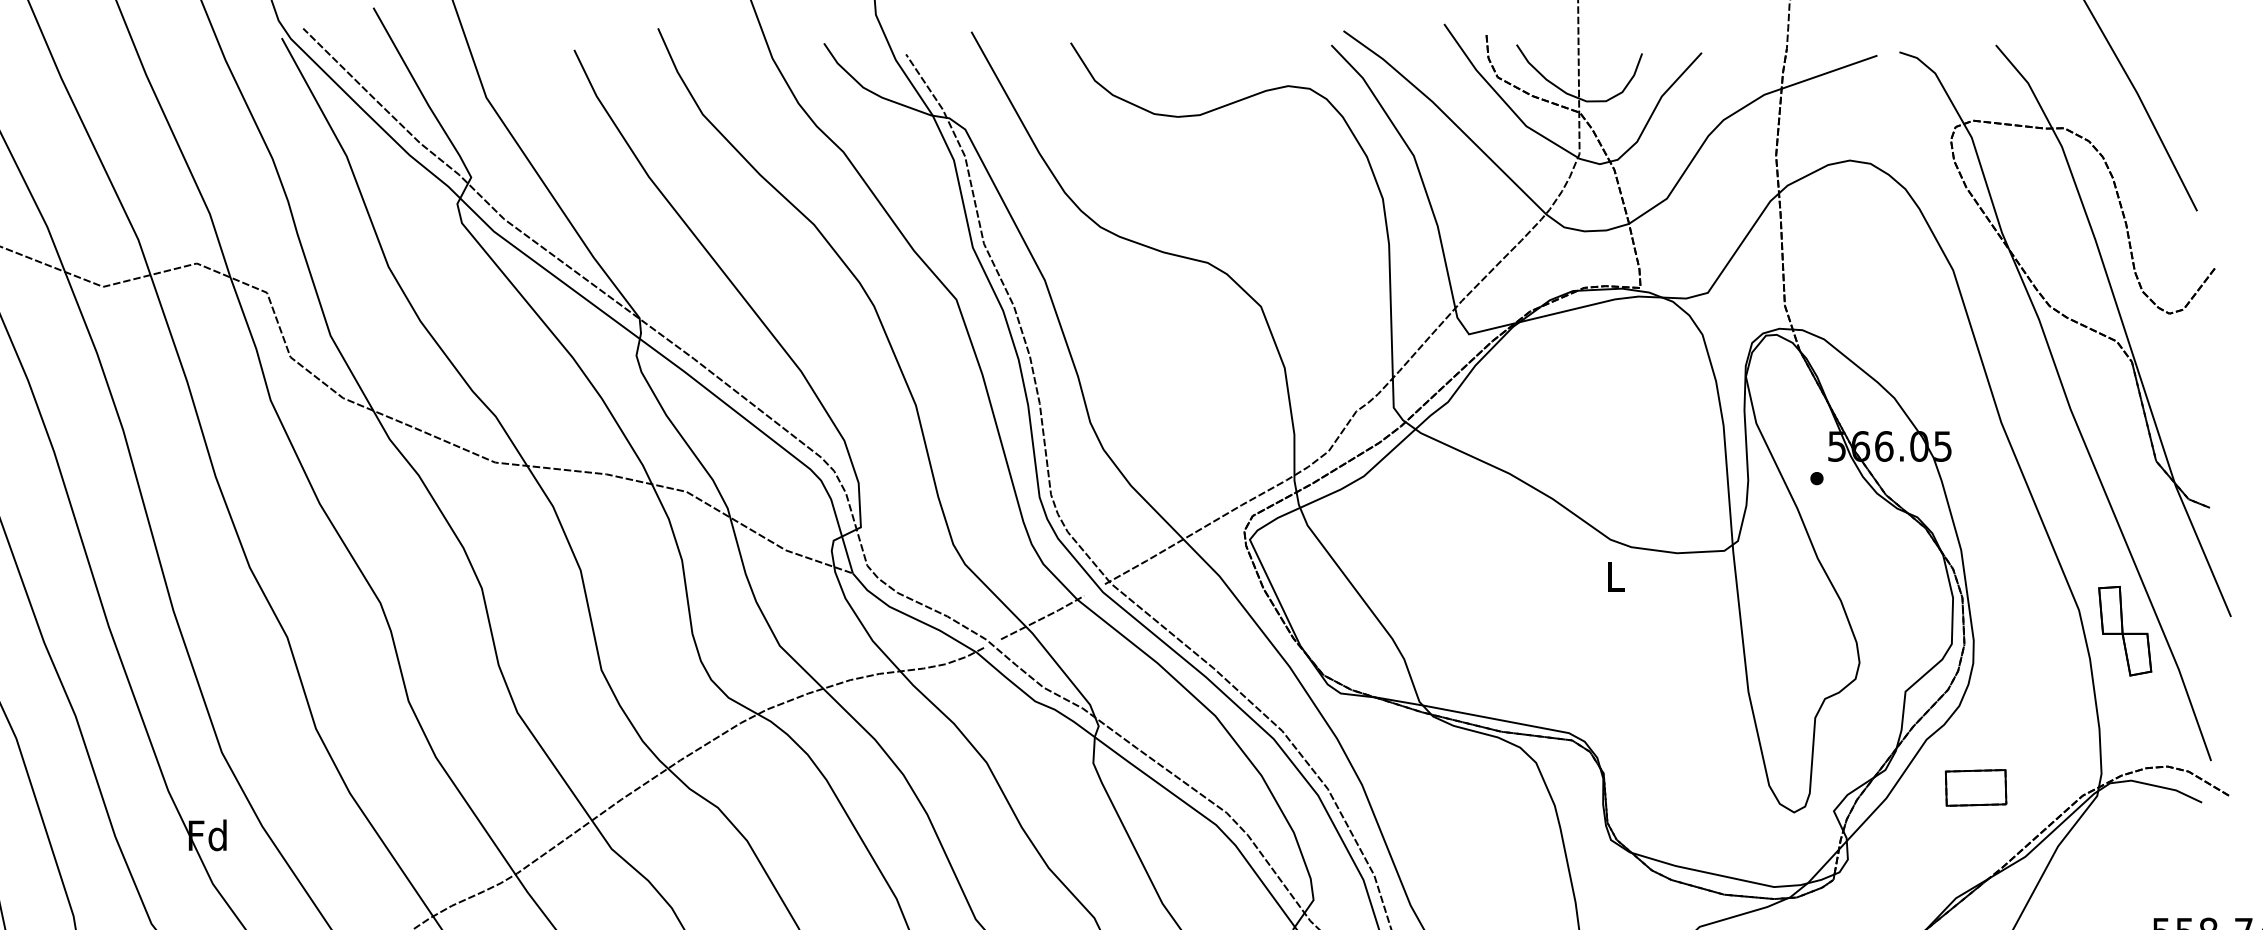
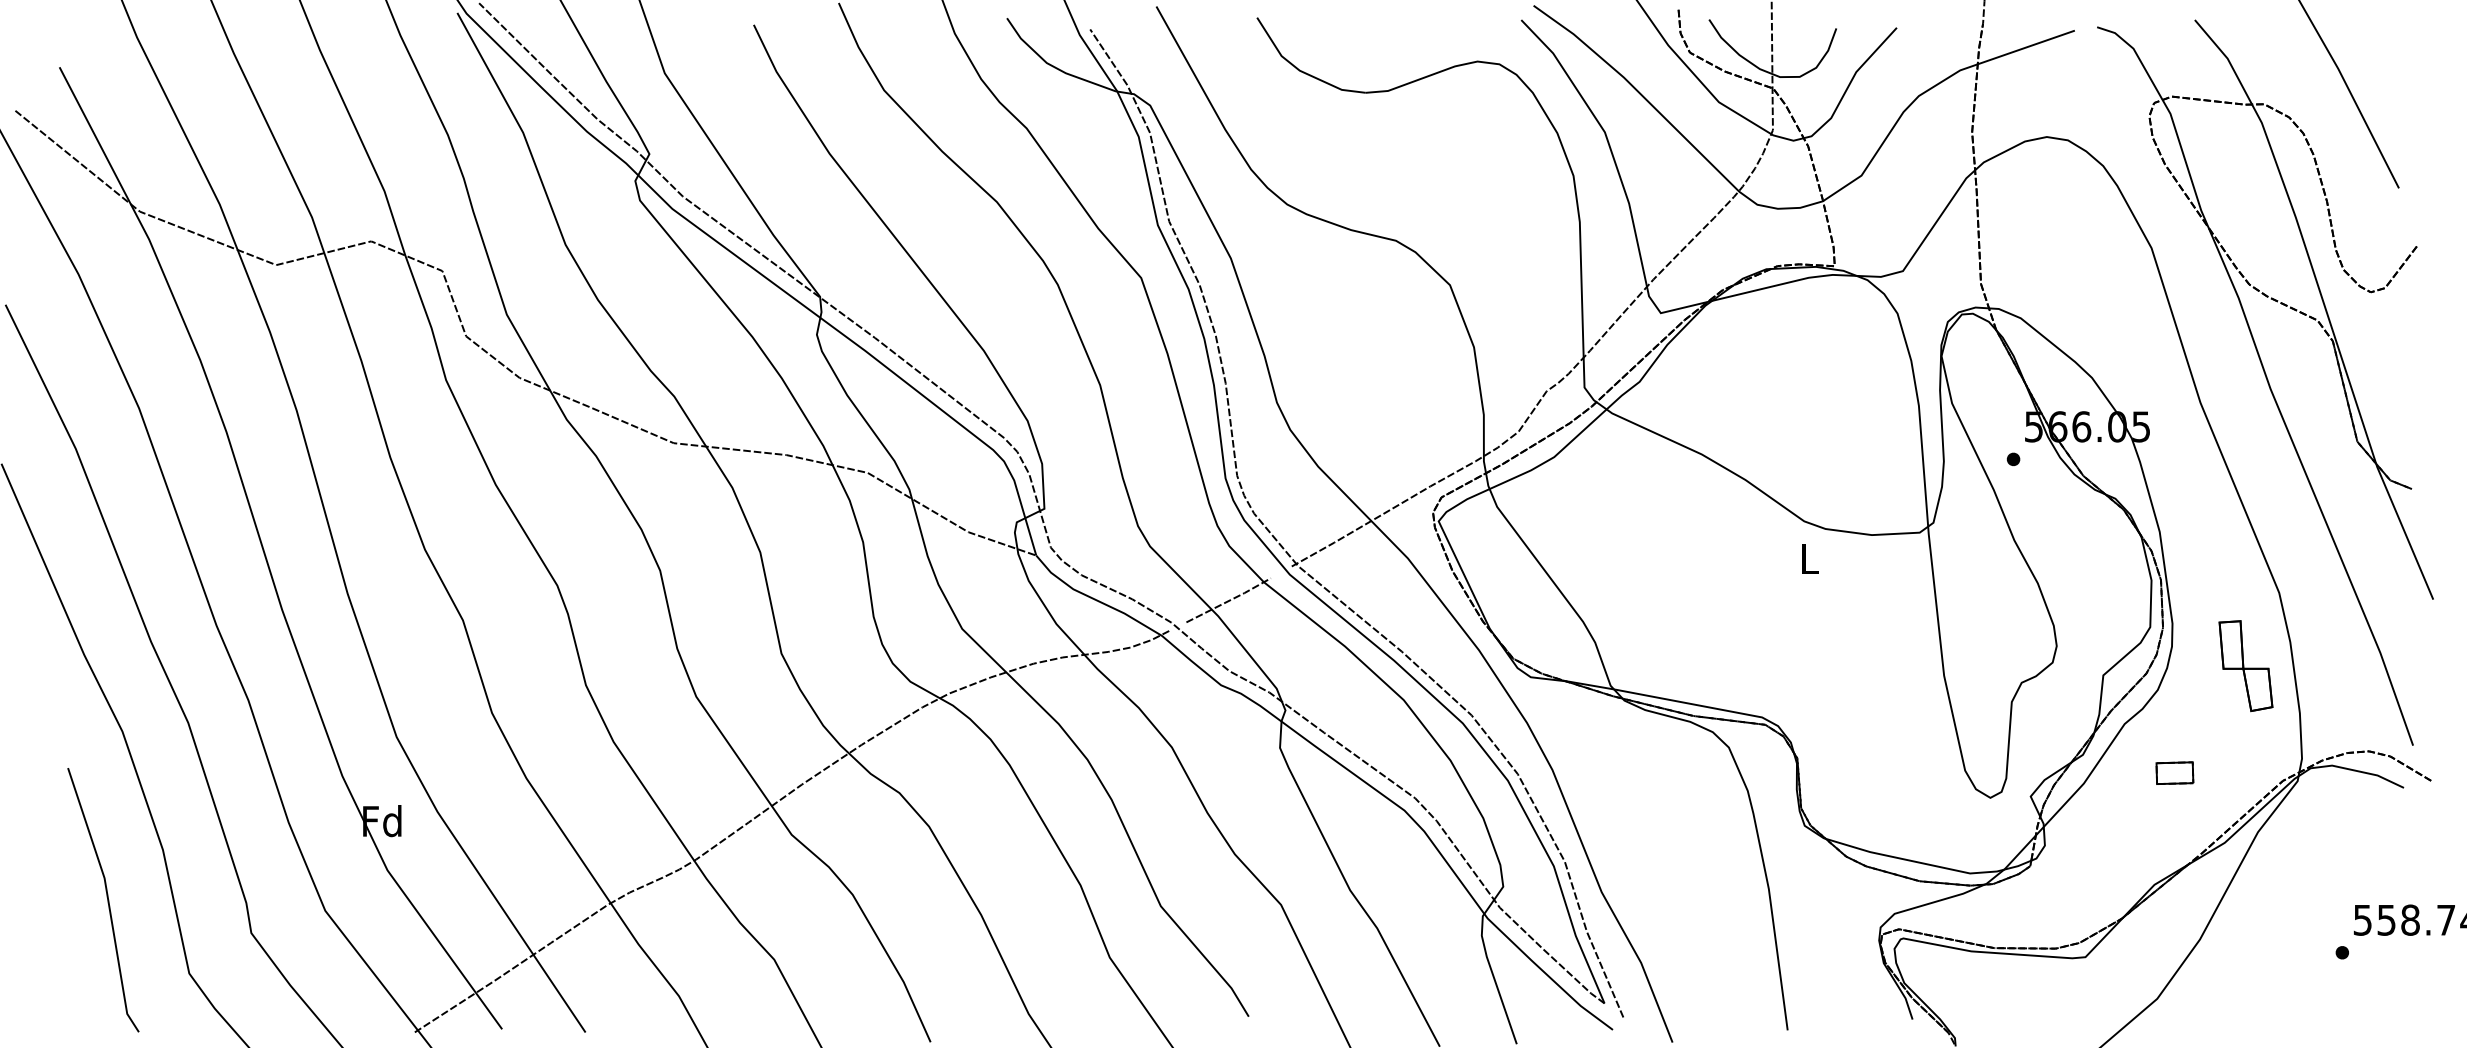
part: (2124, 631) -> (2245, 666), moved
part: (1975, 788) -> (2174, 773), size x0.6

